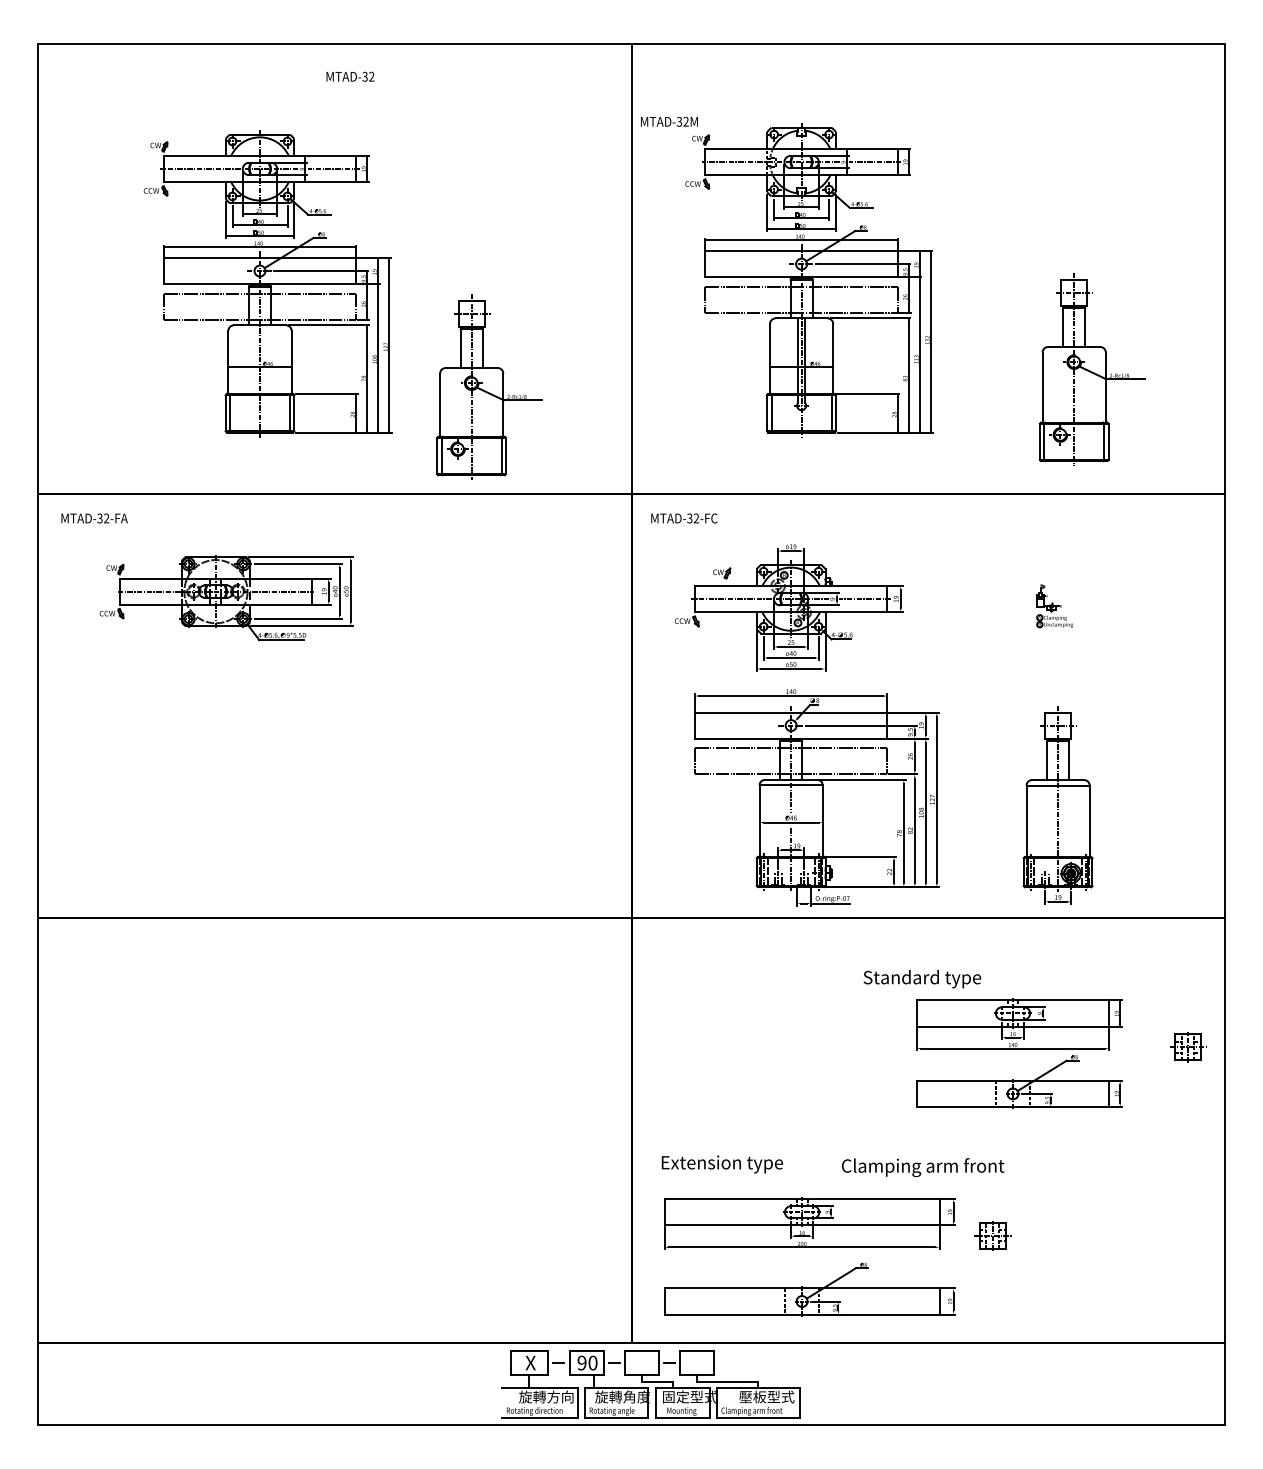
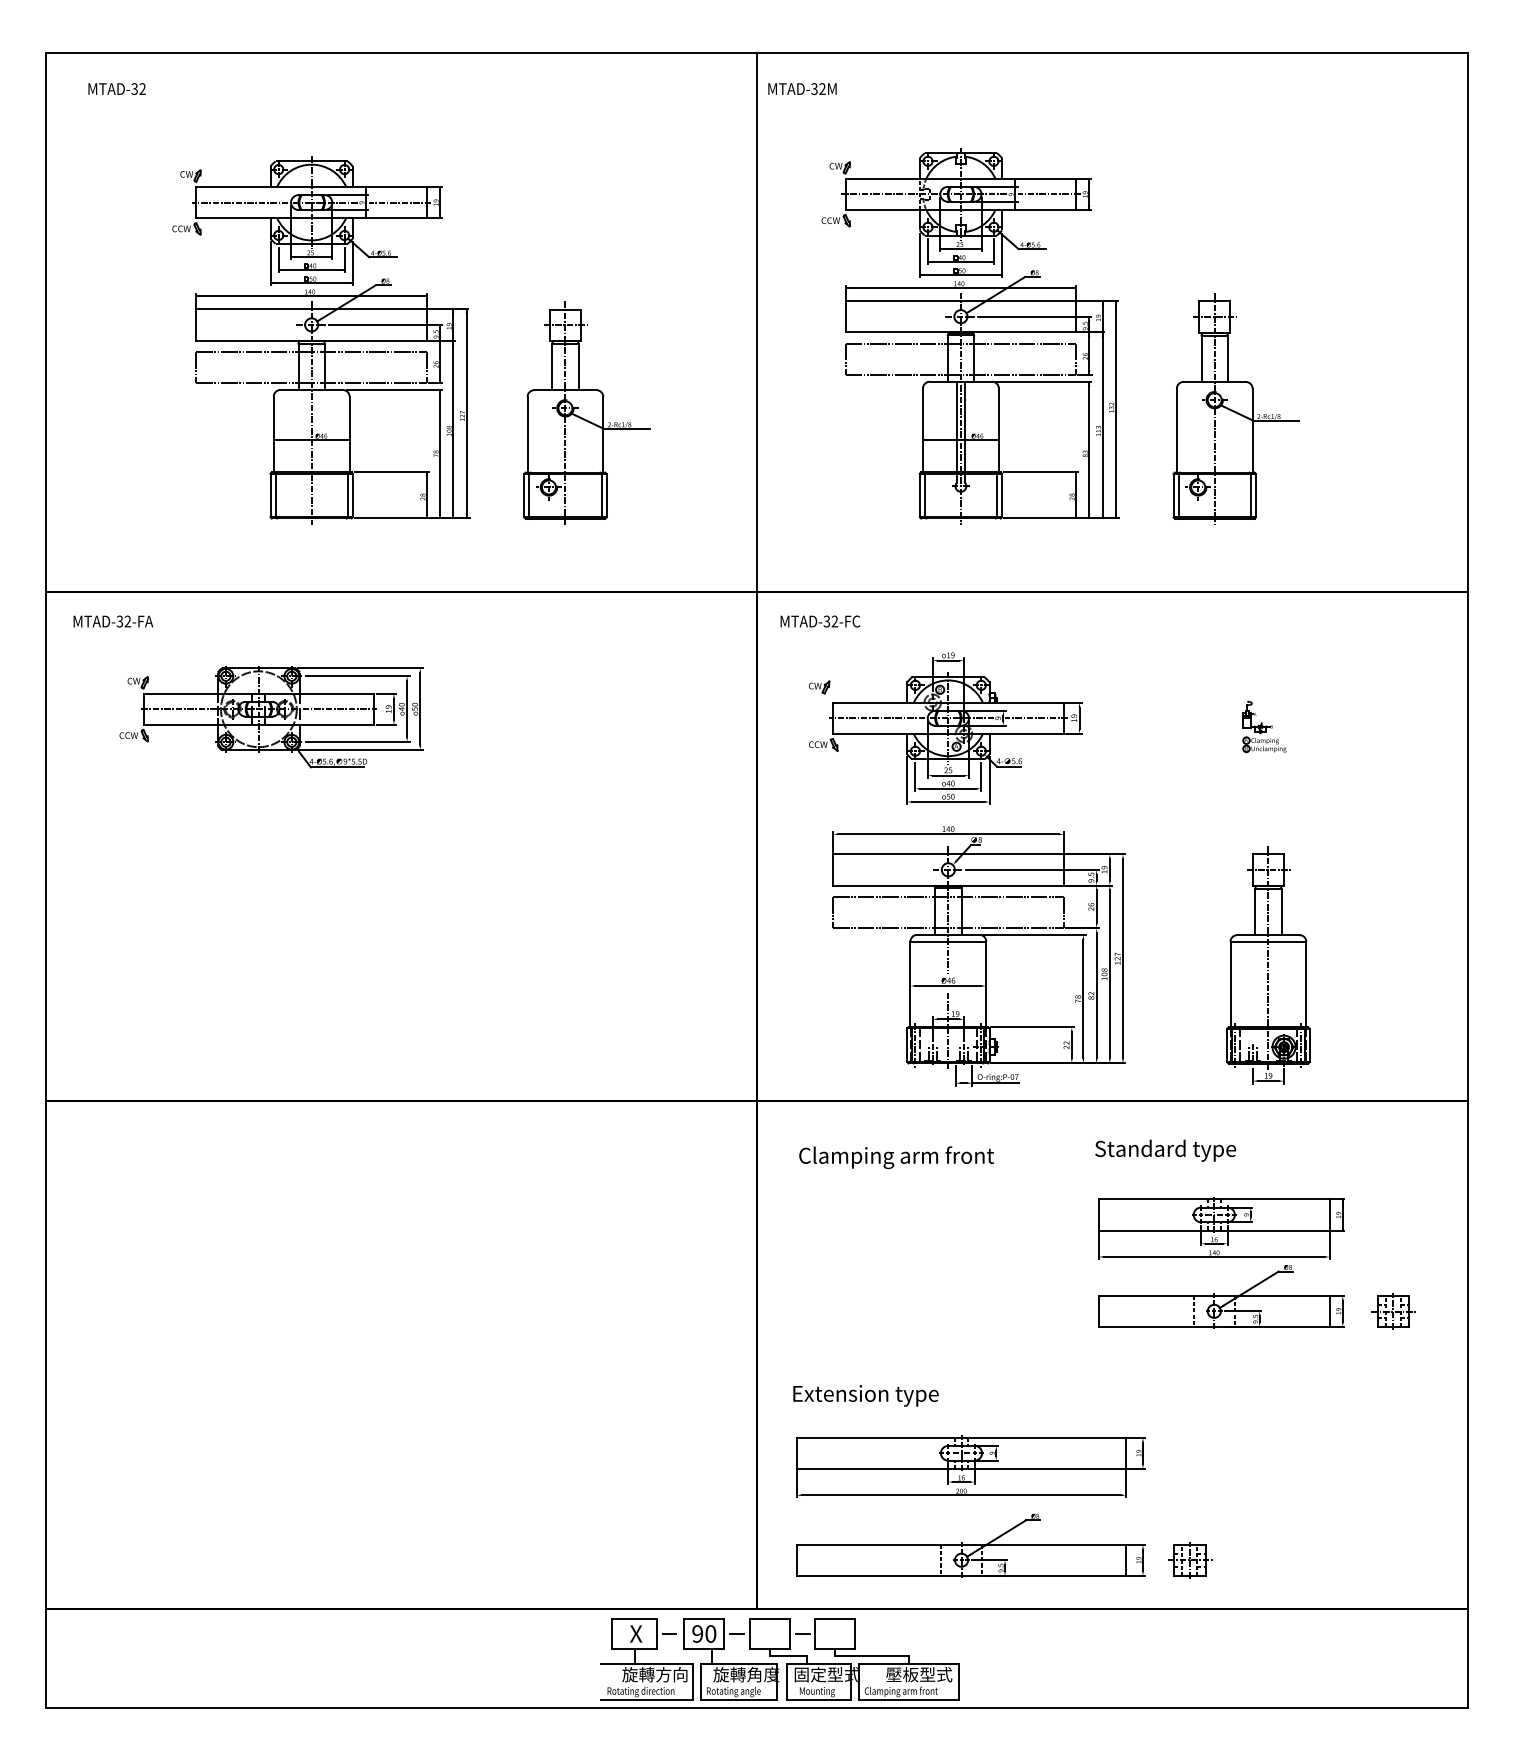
text: (349, 76) -> (116, 88), moved
text: (669, 121) -> (802, 88), moved
part: (1091, 369) -> (1235, 408), moved
part: (489, 386) -> (586, 412), moved
part: (722, 573) -> (819, 687), moved
text: (922, 978) -> (1165, 1150), moved
part: (1188, 1047) -> (1393, 1311), moved
text: (923, 1167) -> (896, 1157), moved
part: (993, 1235) -> (1190, 1560), moved

